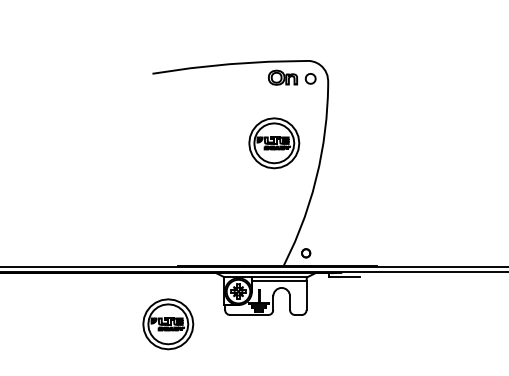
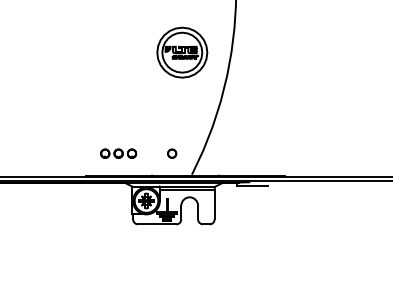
part: (210, 244) -> (118, 153), added
part: (306, 253) -> (172, 153), moved
part: (168, 324) -> (76, 233), removed

